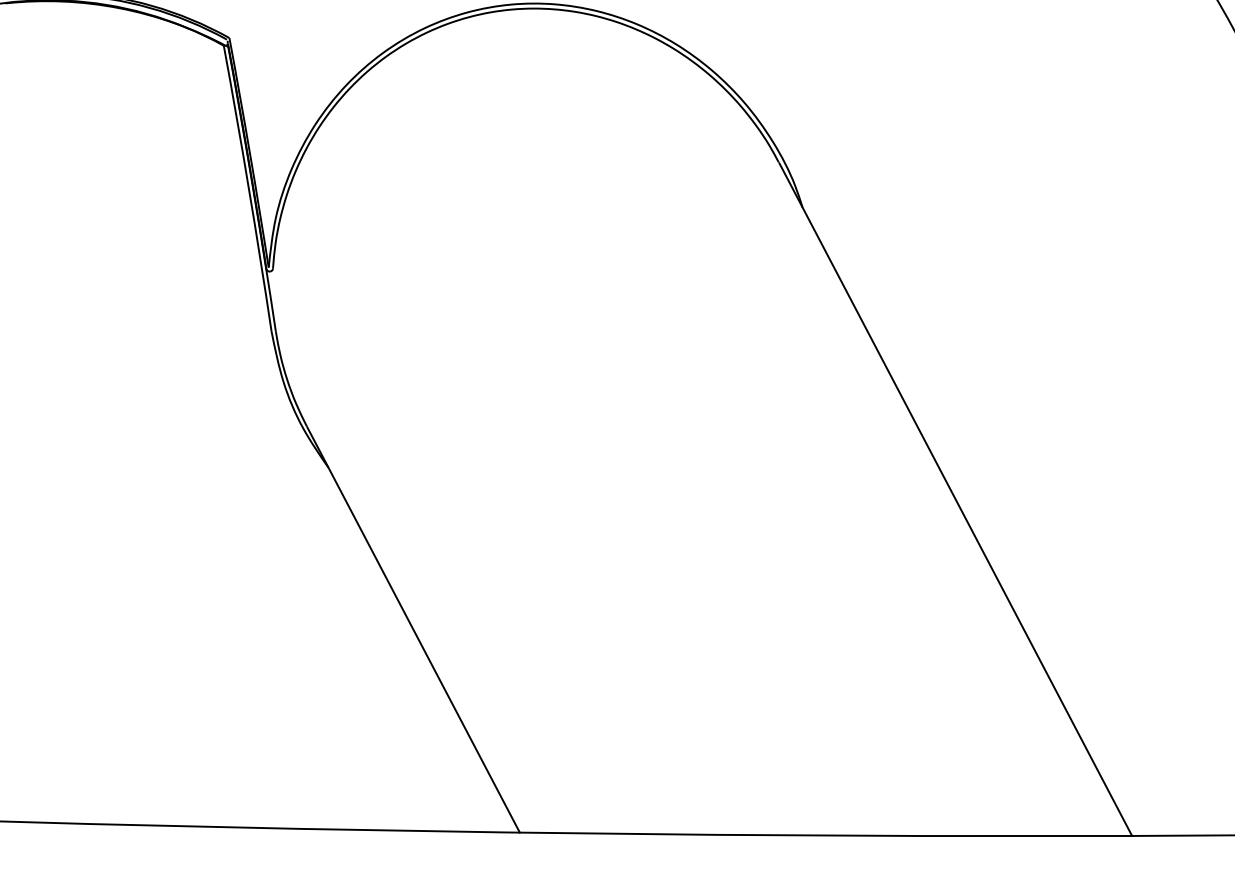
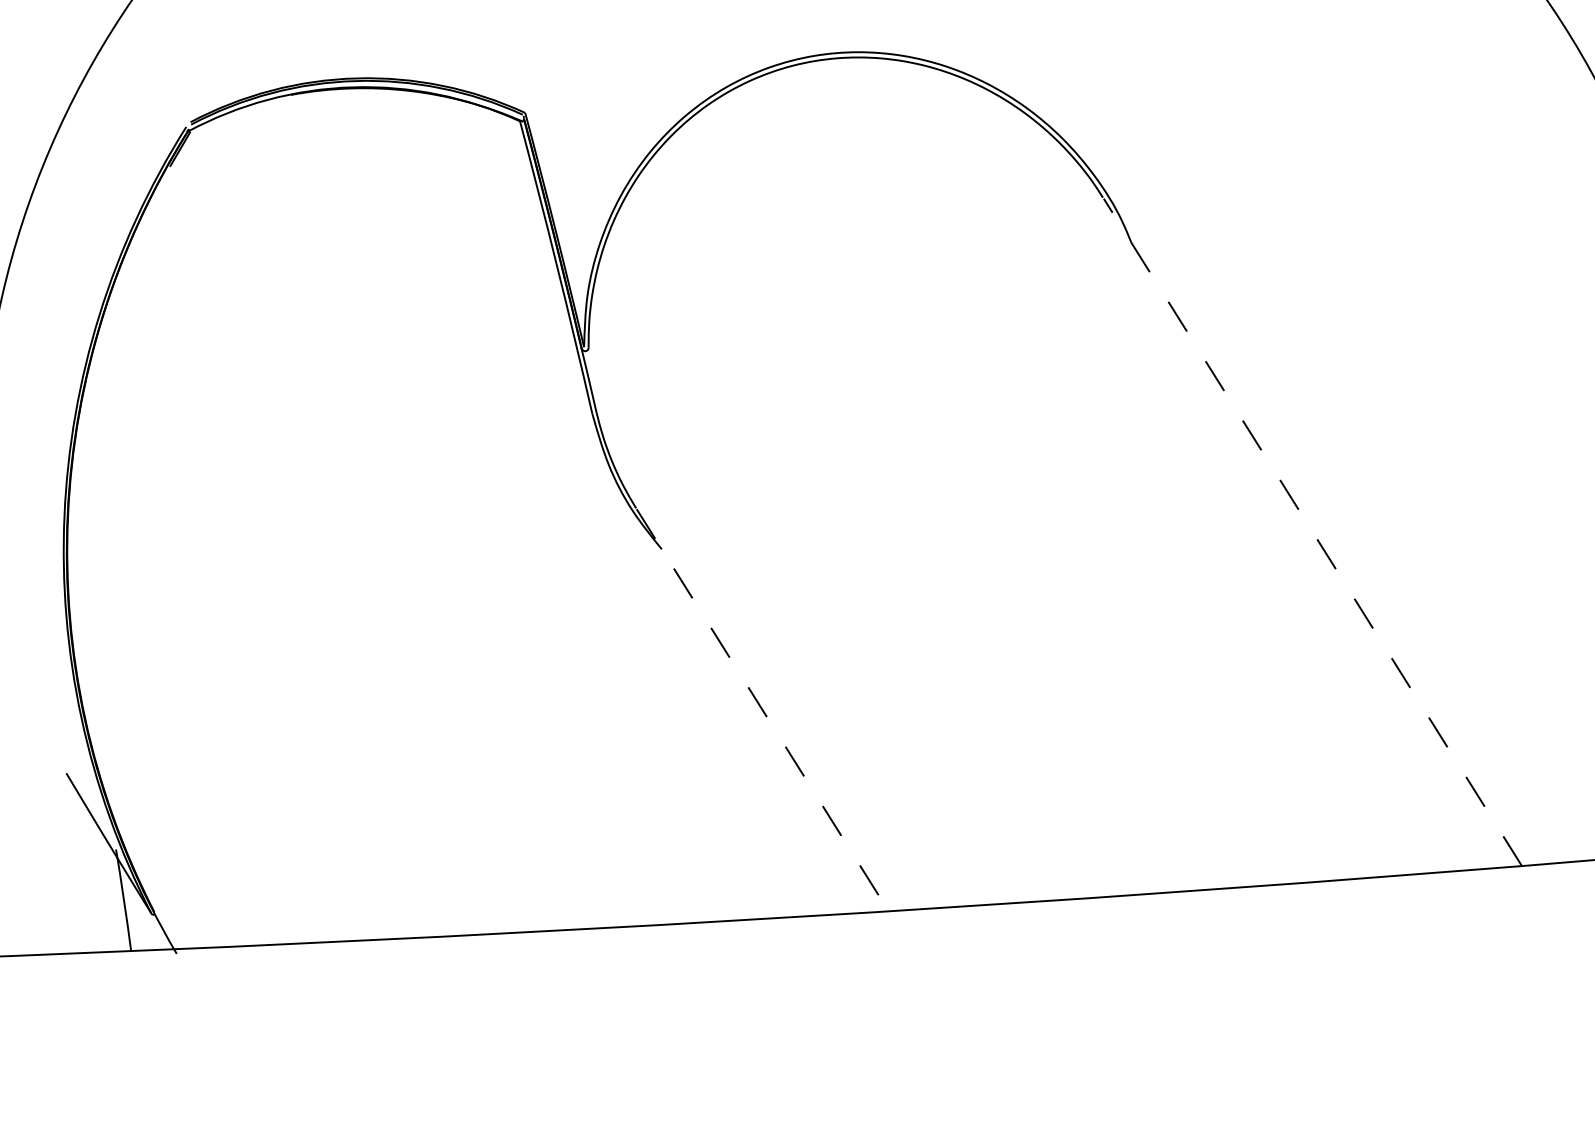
line: (955, 499) -> (1312, 532), solid -> dashed
line: (413, 630) -> (762, 710), solid -> dashed

